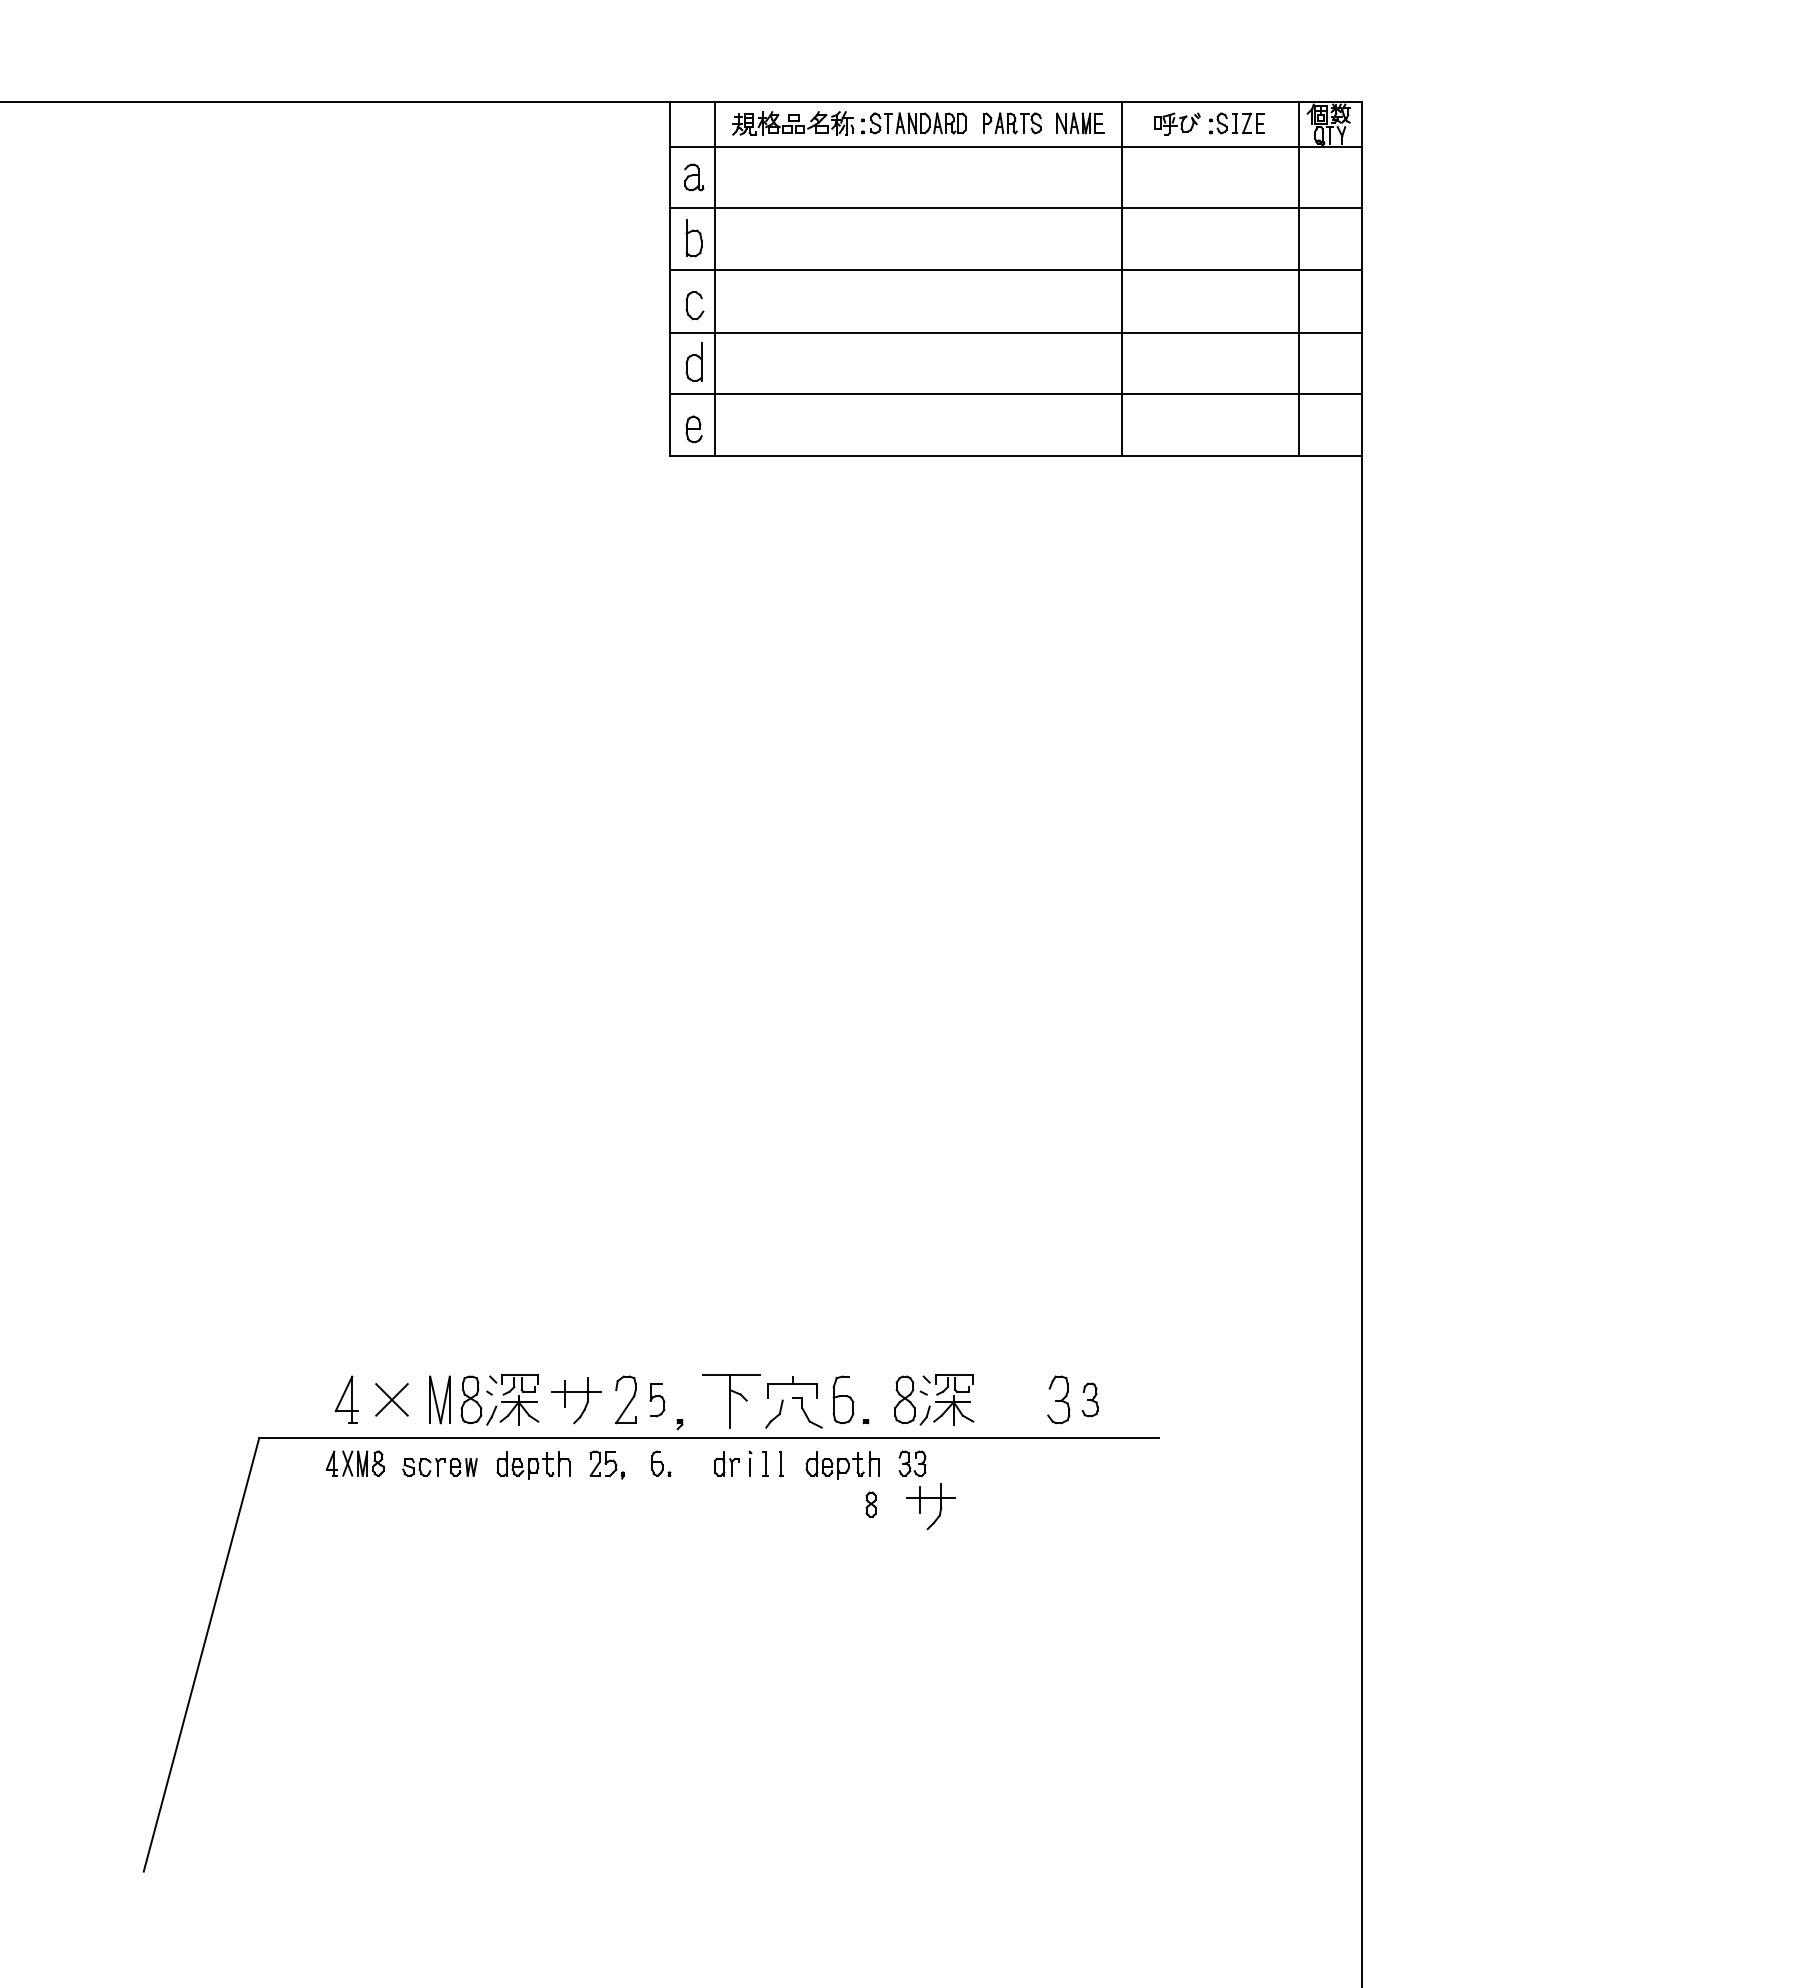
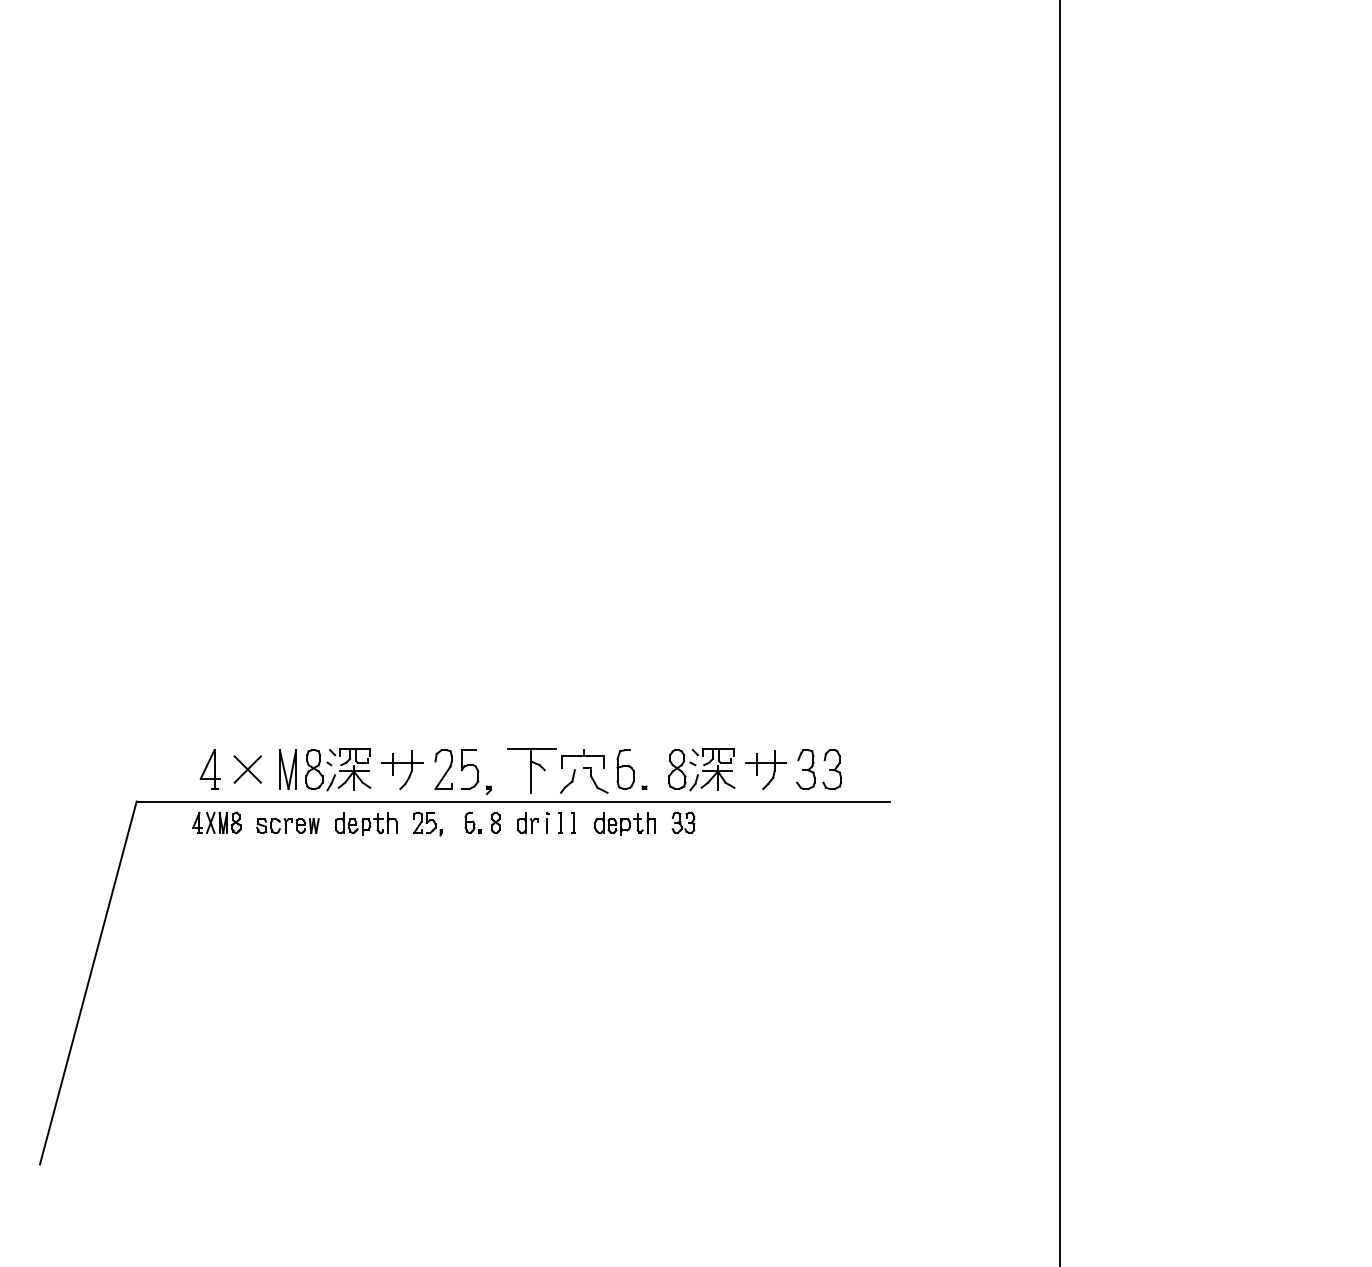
part: (1089, 1399) -> (831, 769), size x1.43
part: (657, 1400) -> (470, 770), size x1.43
part: (930, 1498) -> (765, 763), moved
part: (870, 1504) -> (495, 822), moved

